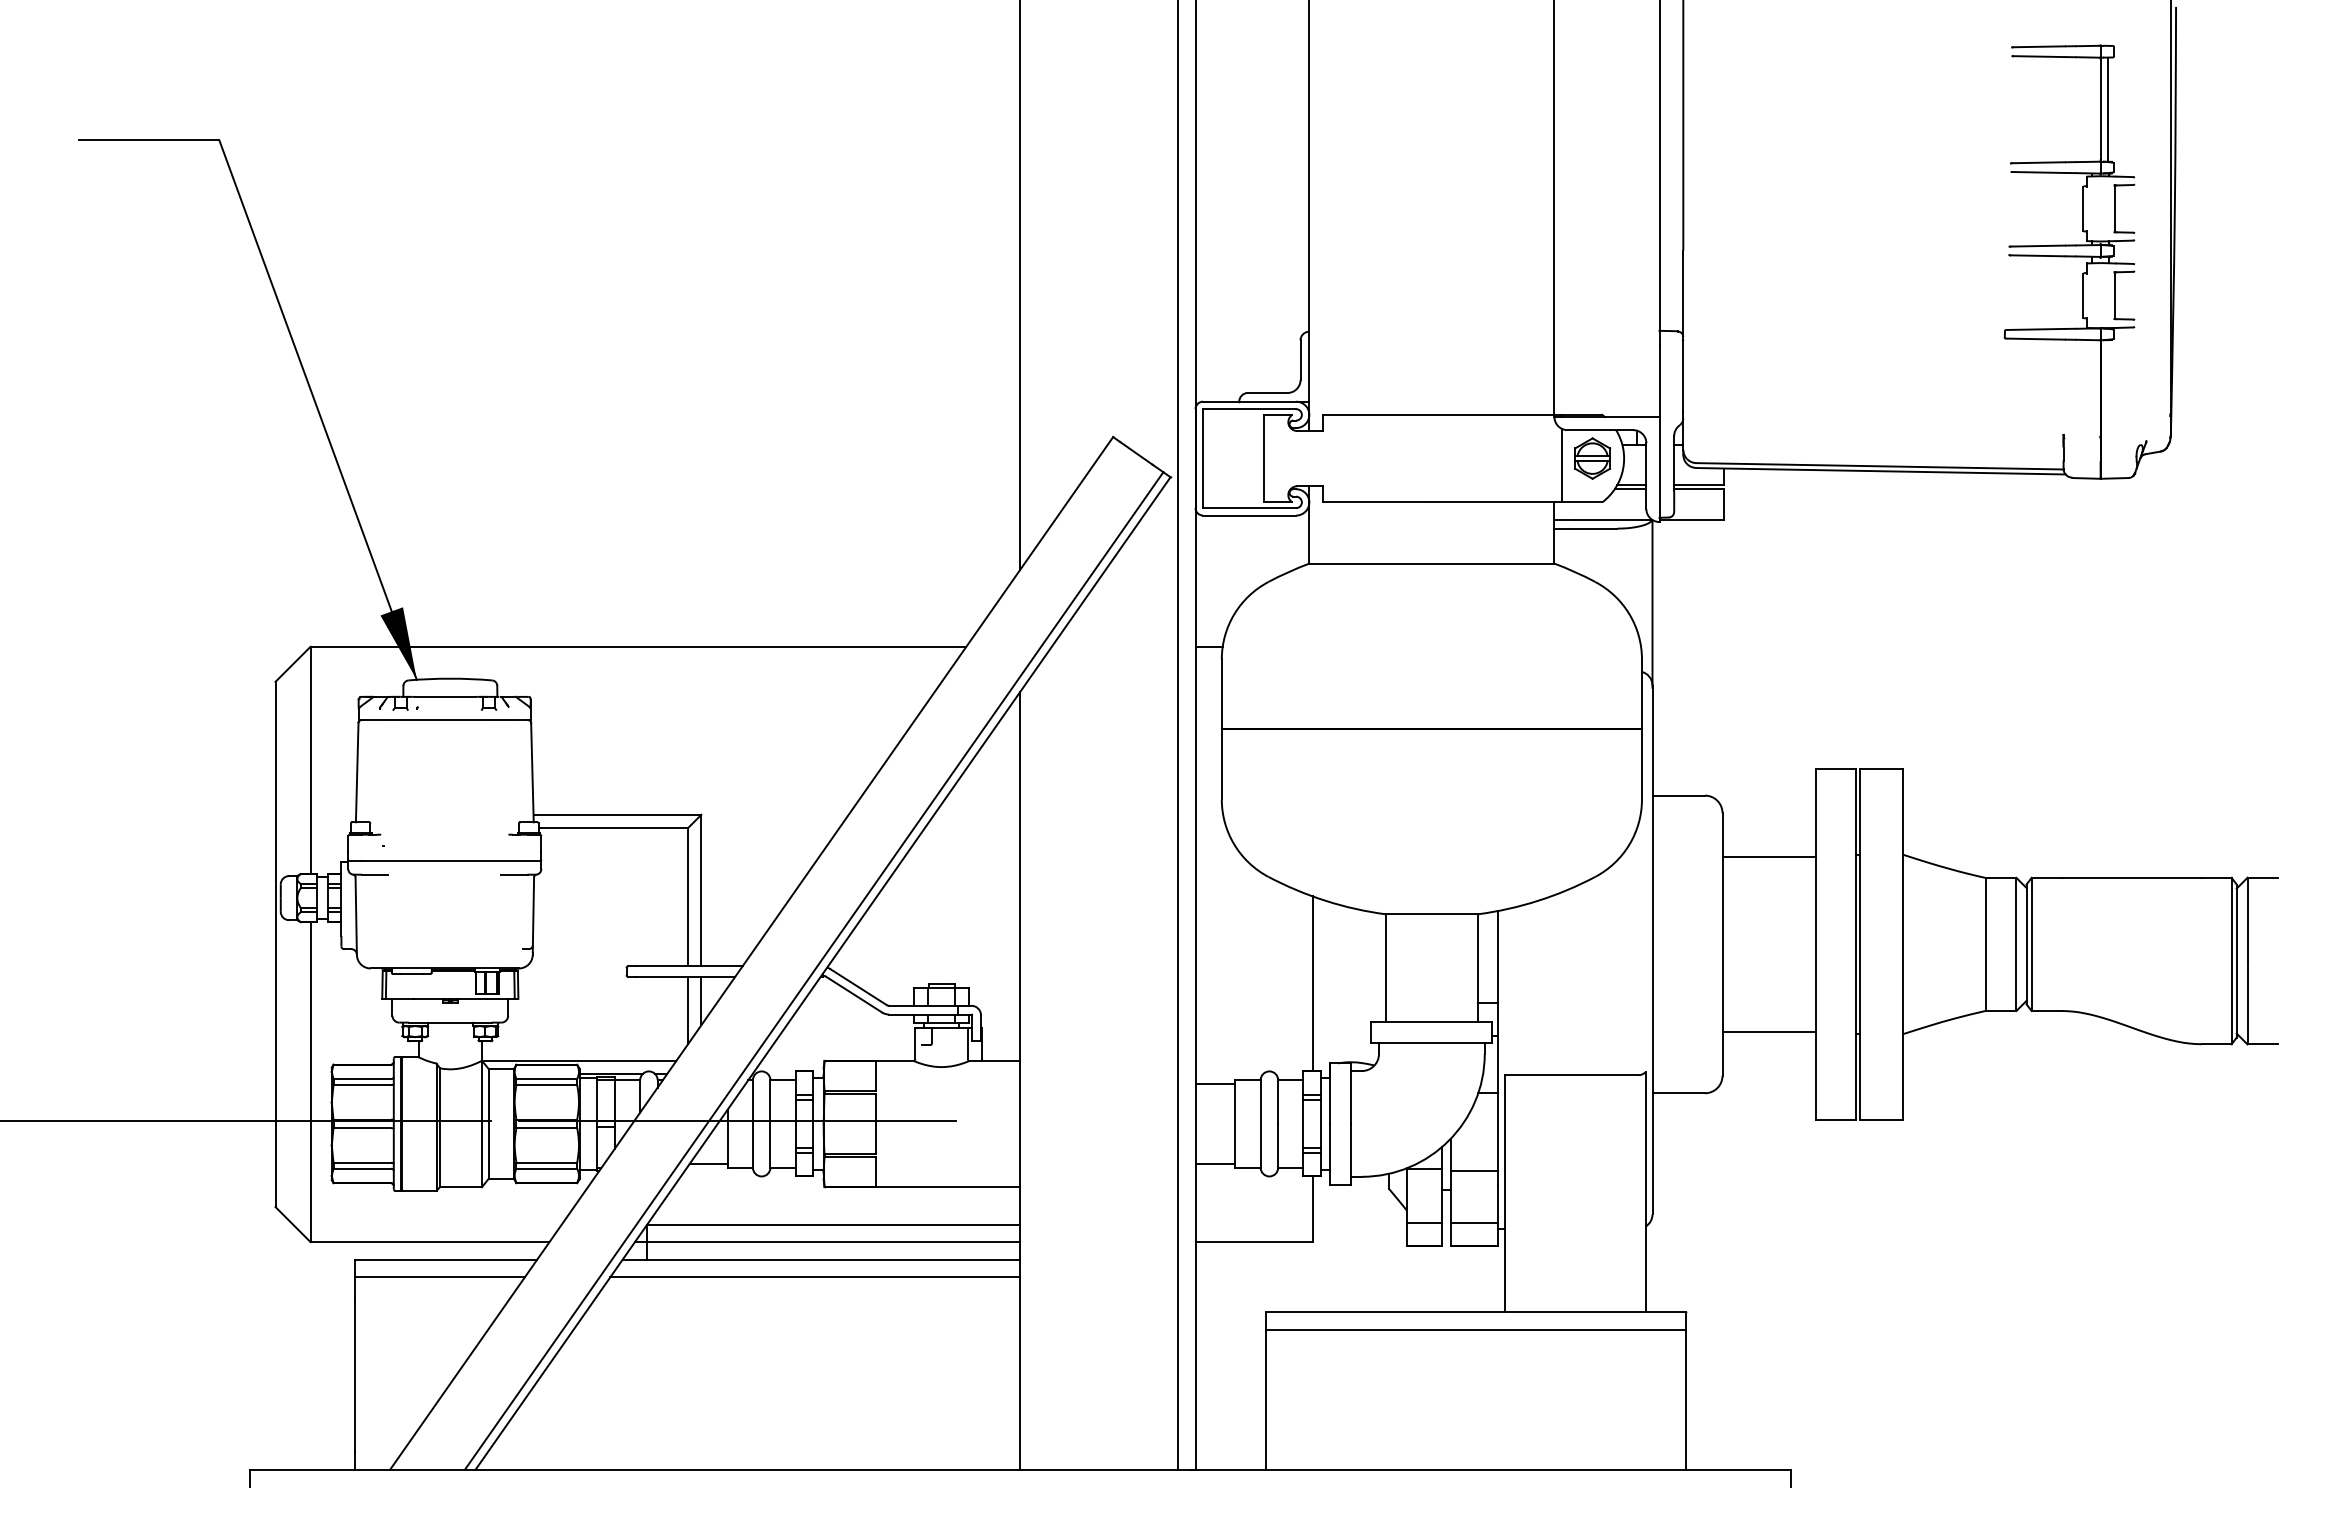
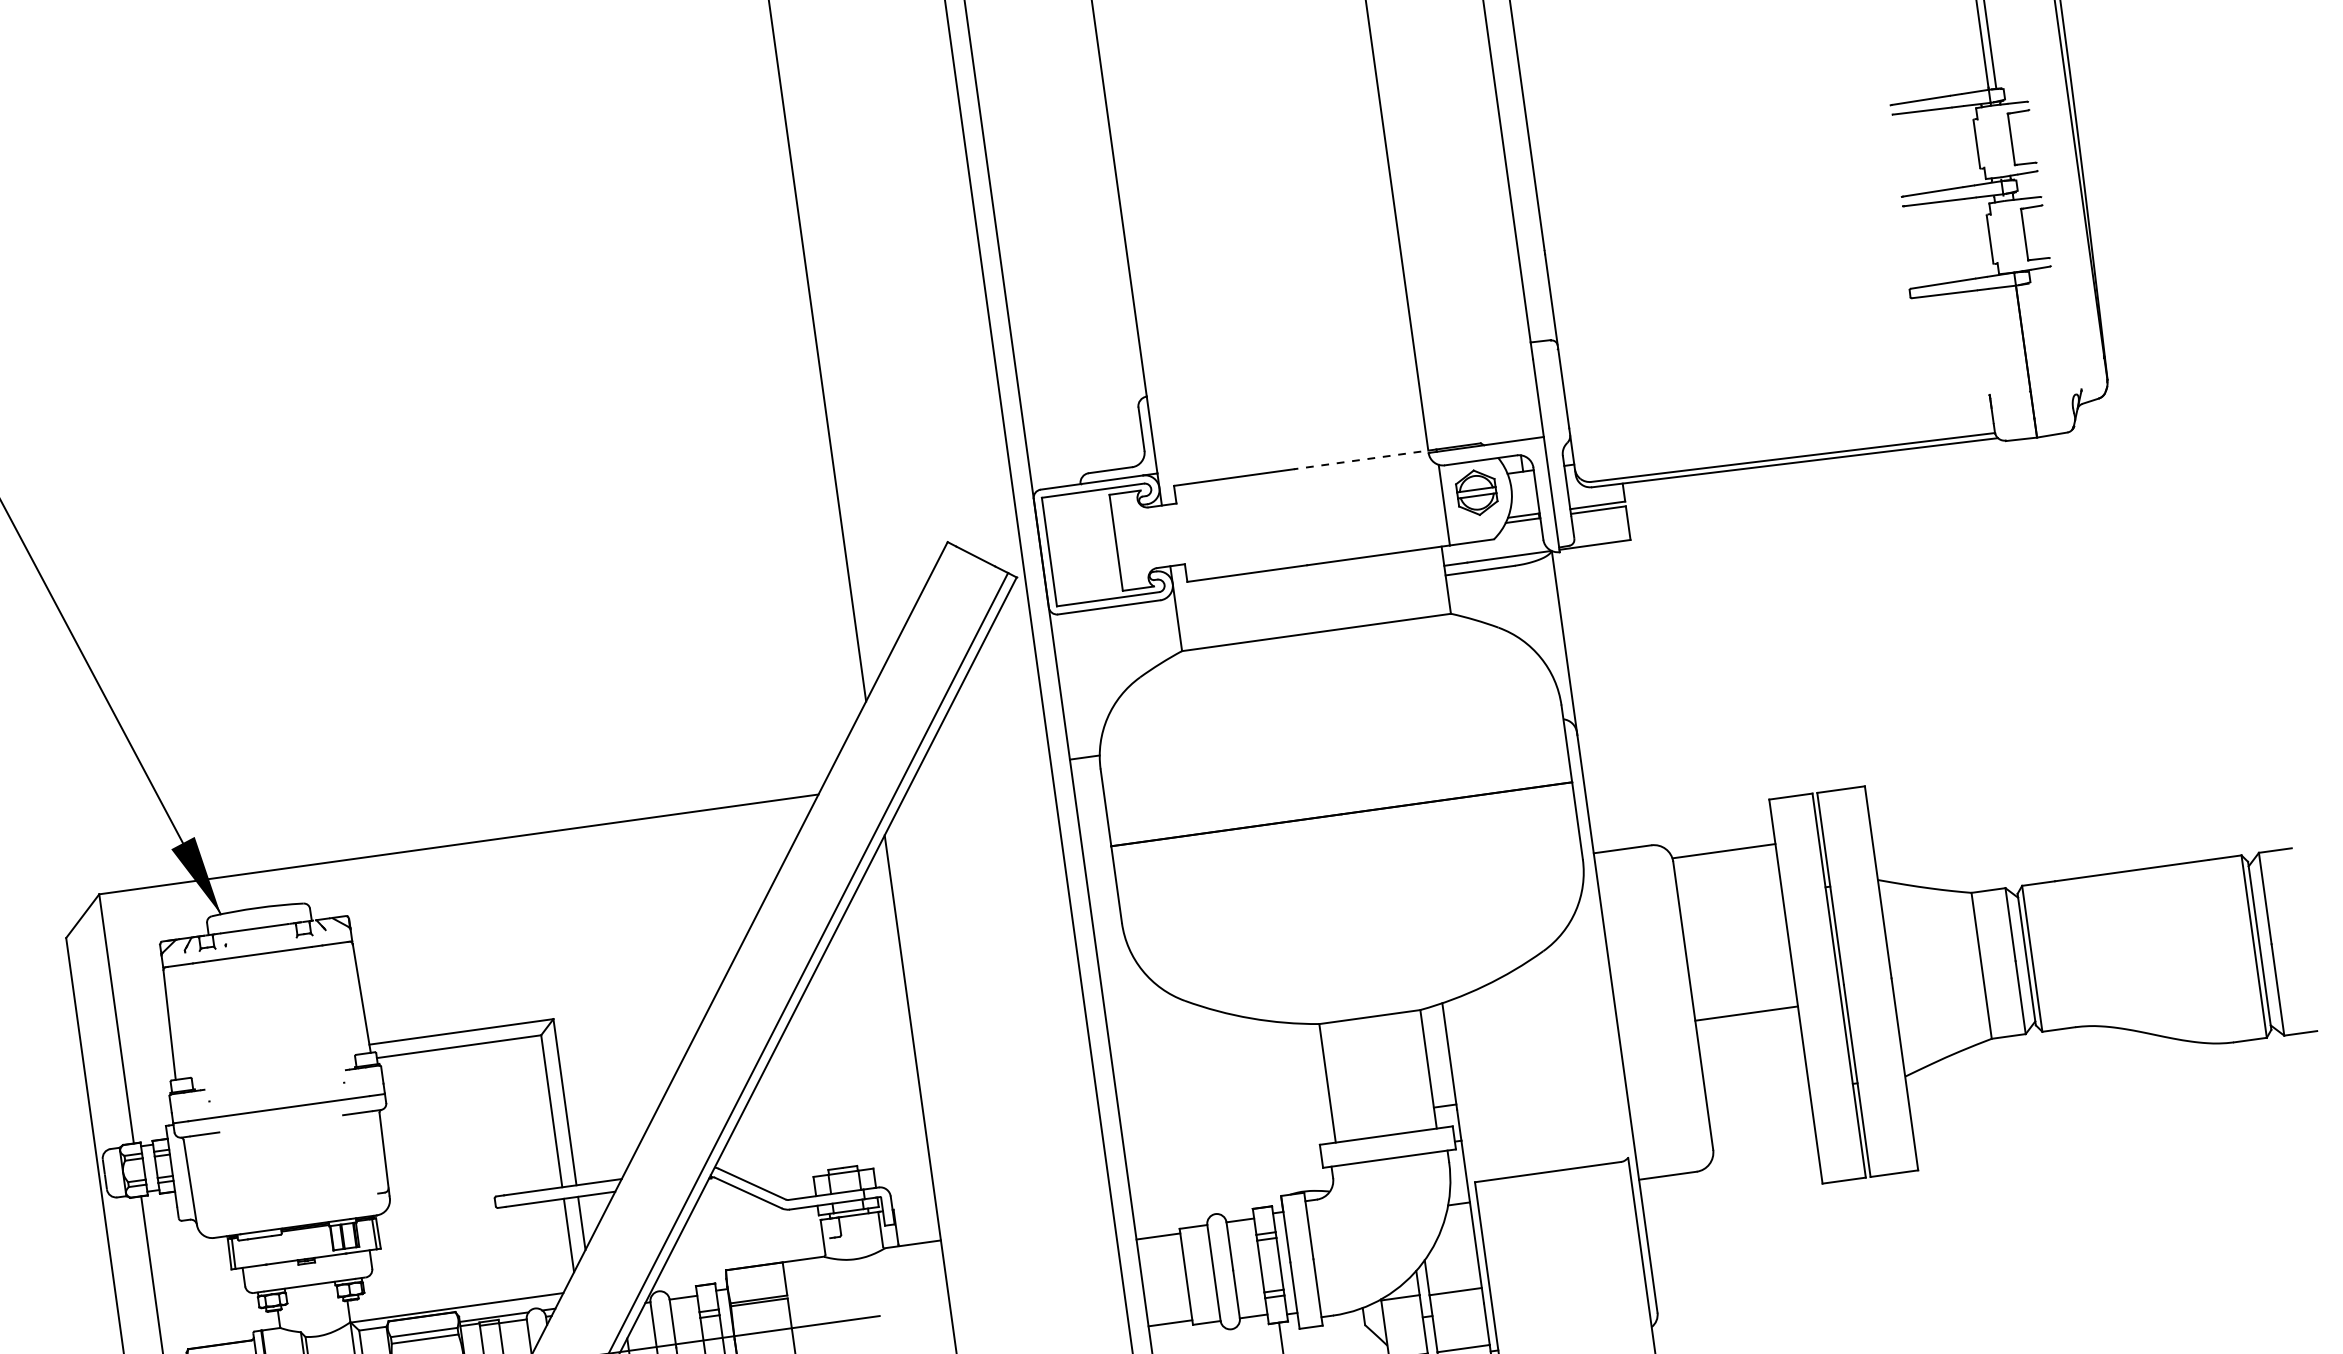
line: (1496, 414) -> (1364, 459), solid -> dashed
line: (1769, 856) -> (1724, 850), moved
line: (1312, 983) -> (1249, 1111), removed
line: (1769, 1031) -> (1746, 1013), moved

